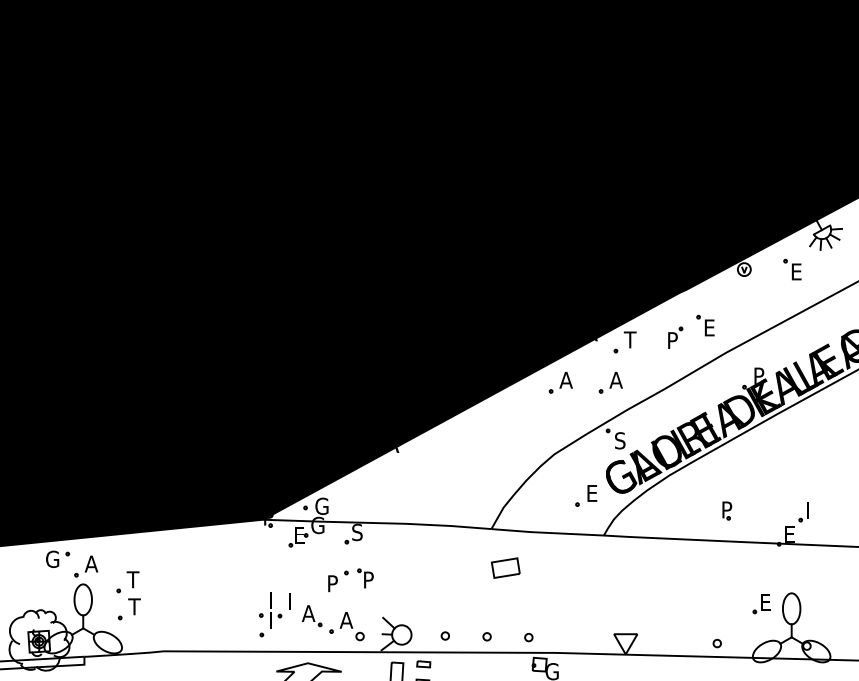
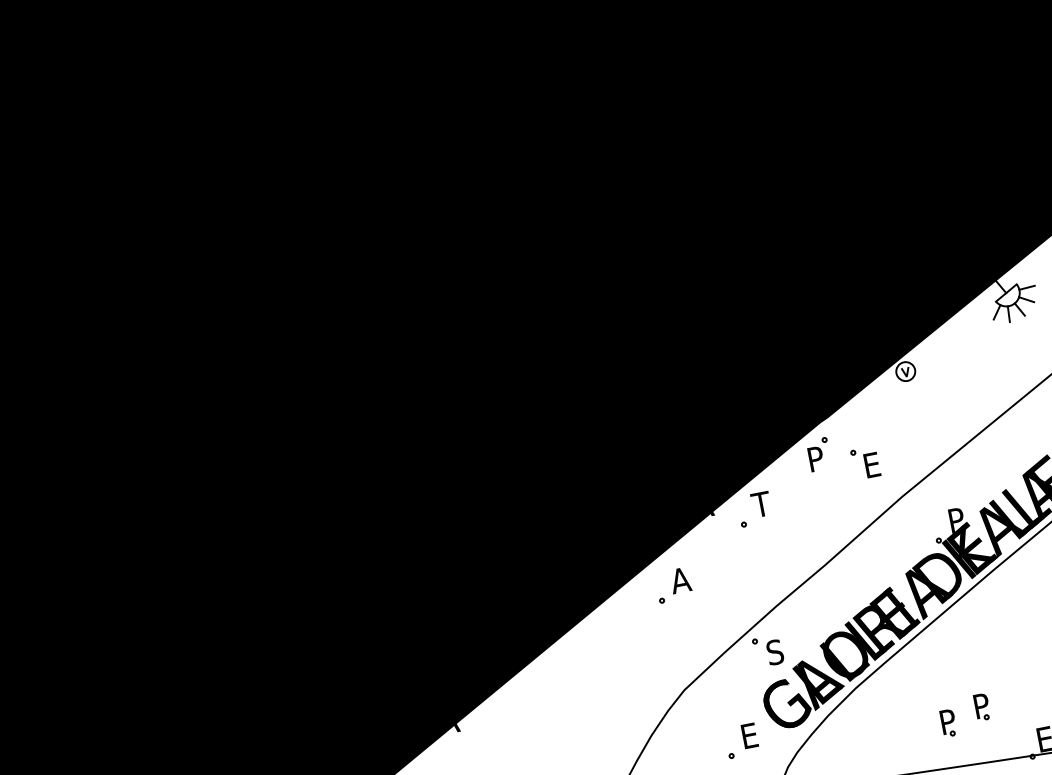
part: (792, 269) -> (974, 357), removed
part: (675, 337) -> (819, 453), moved
part: (610, 382) -> (744, 571), removed
part: (751, 504) -> (981, 707), added

